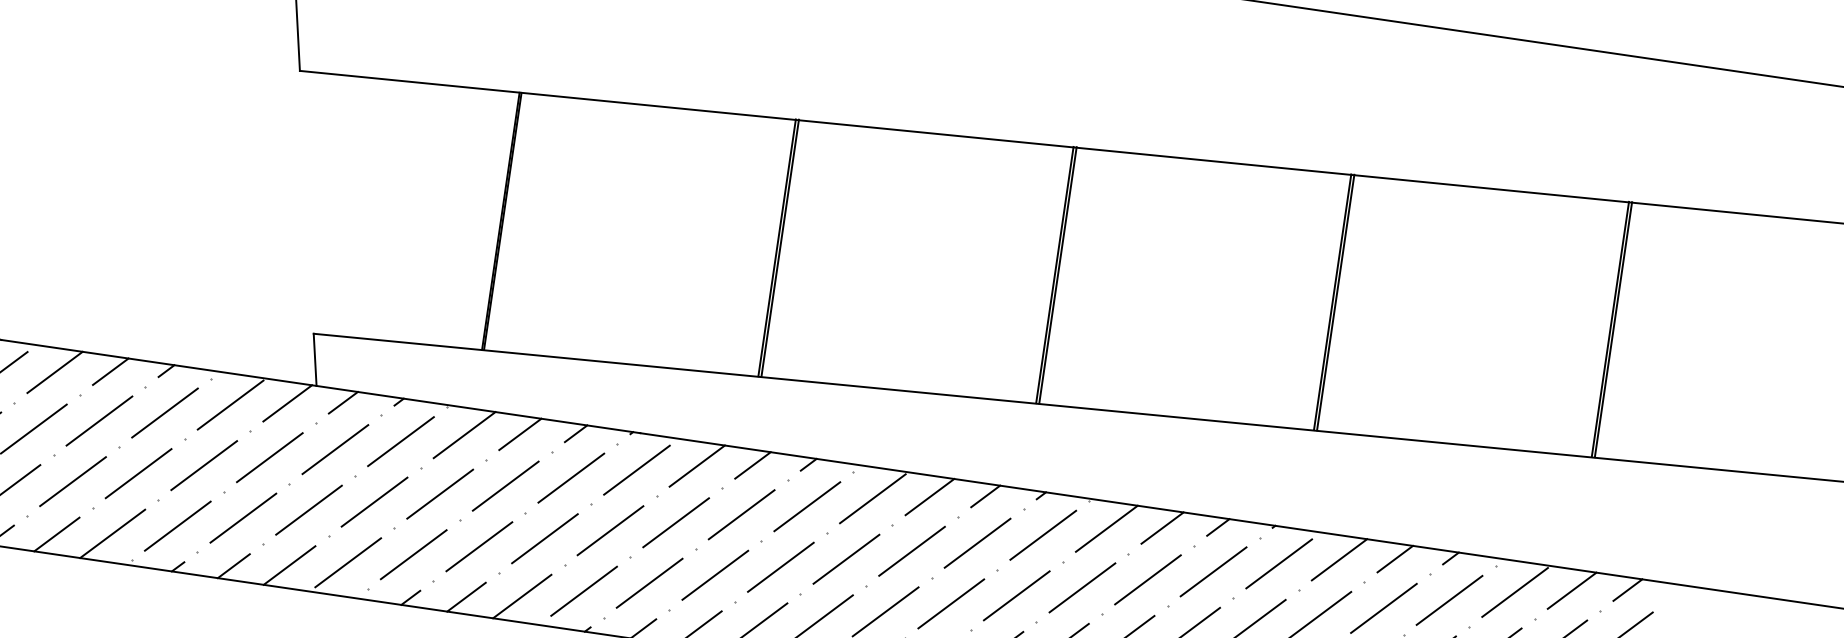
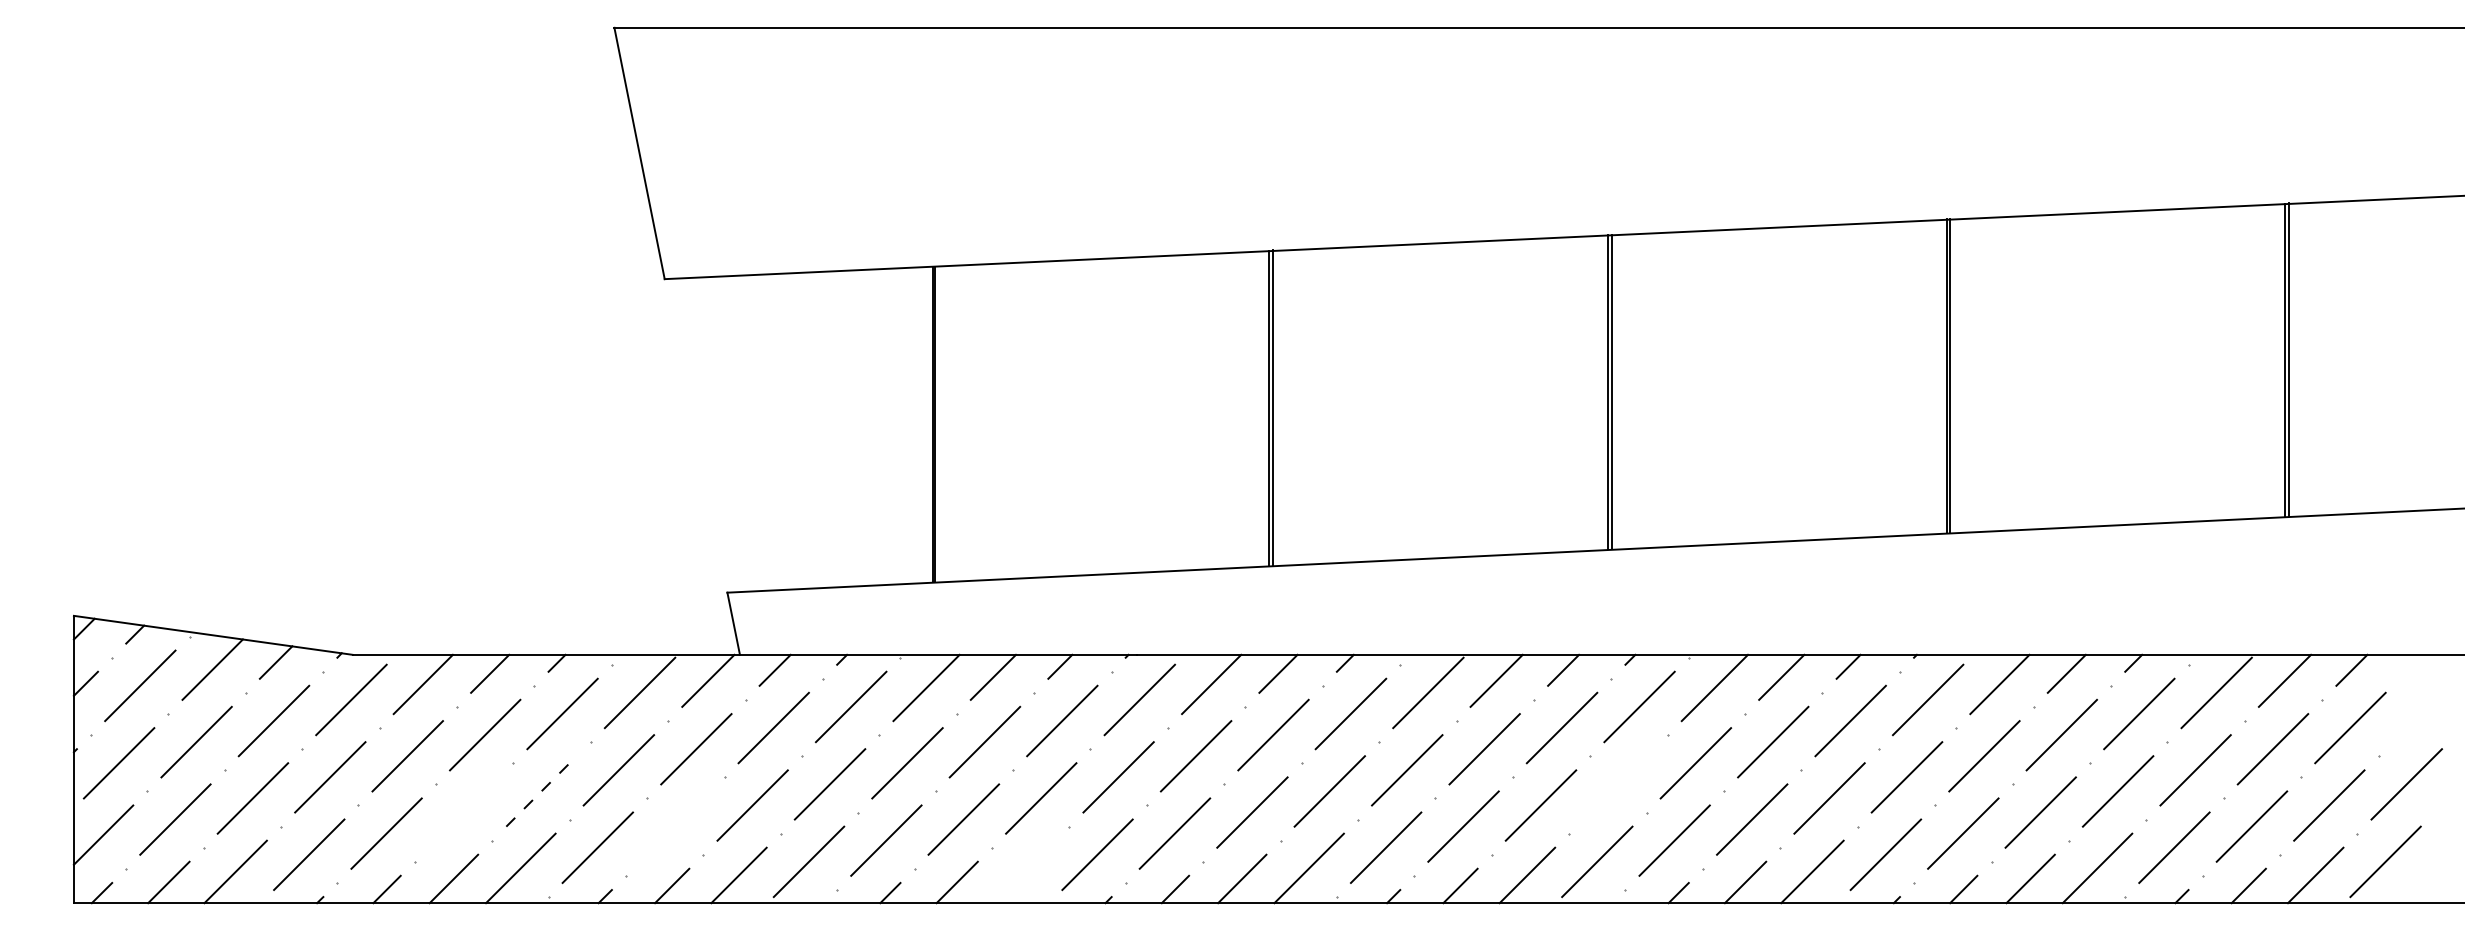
line: (138, 473) -> (541, 791), solid -> dashed
line: (72, 481) -> (463, 812), removed
line: (243, 518) -> (675, 826), removed
line: (1016, 595) -> (1618, 784), removed
line: (521, 596) -> (1023, 871), removed

